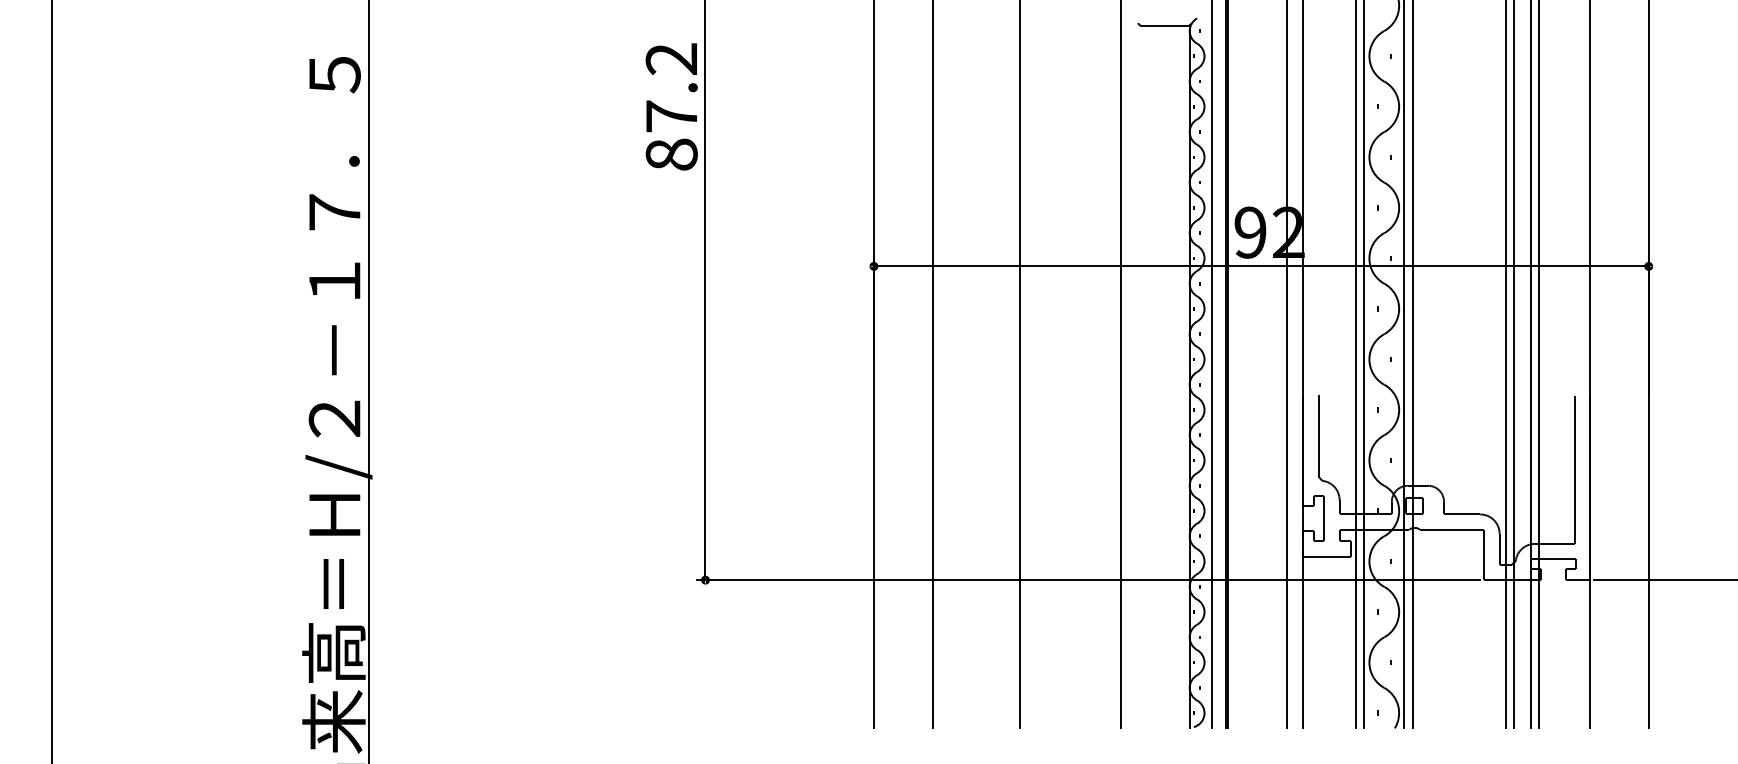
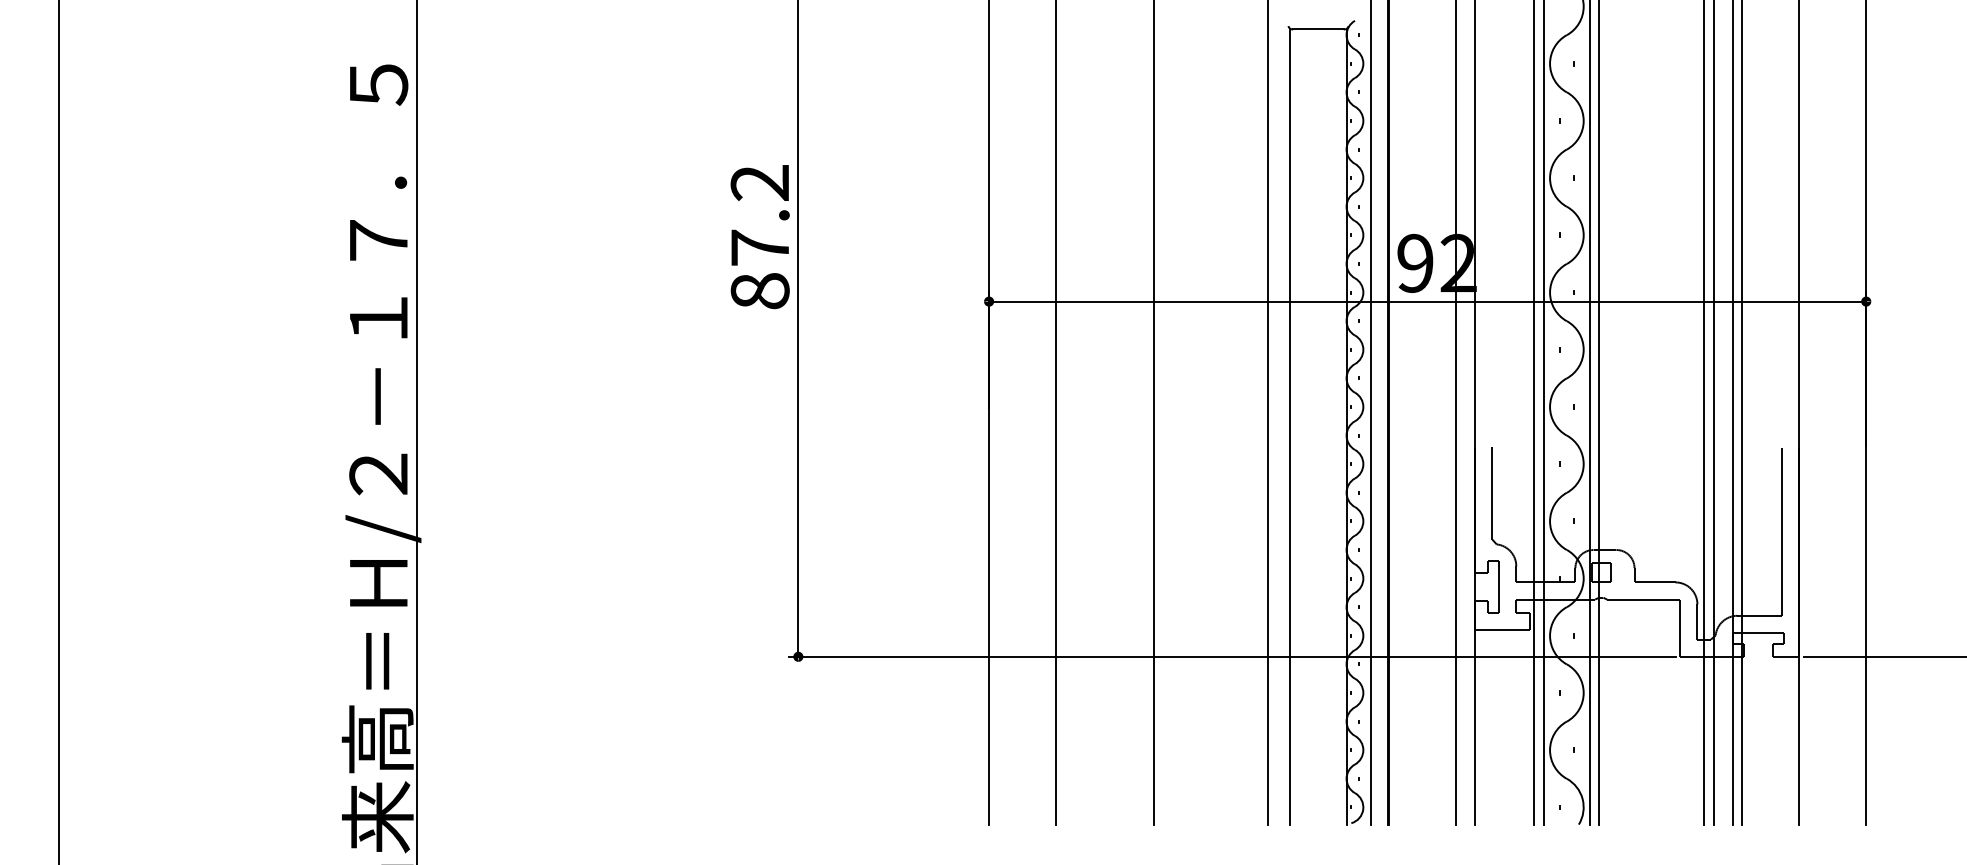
text: (671, 107) -> (759, 237), moved
line: (1140, 376) -> (1290, 426), added

